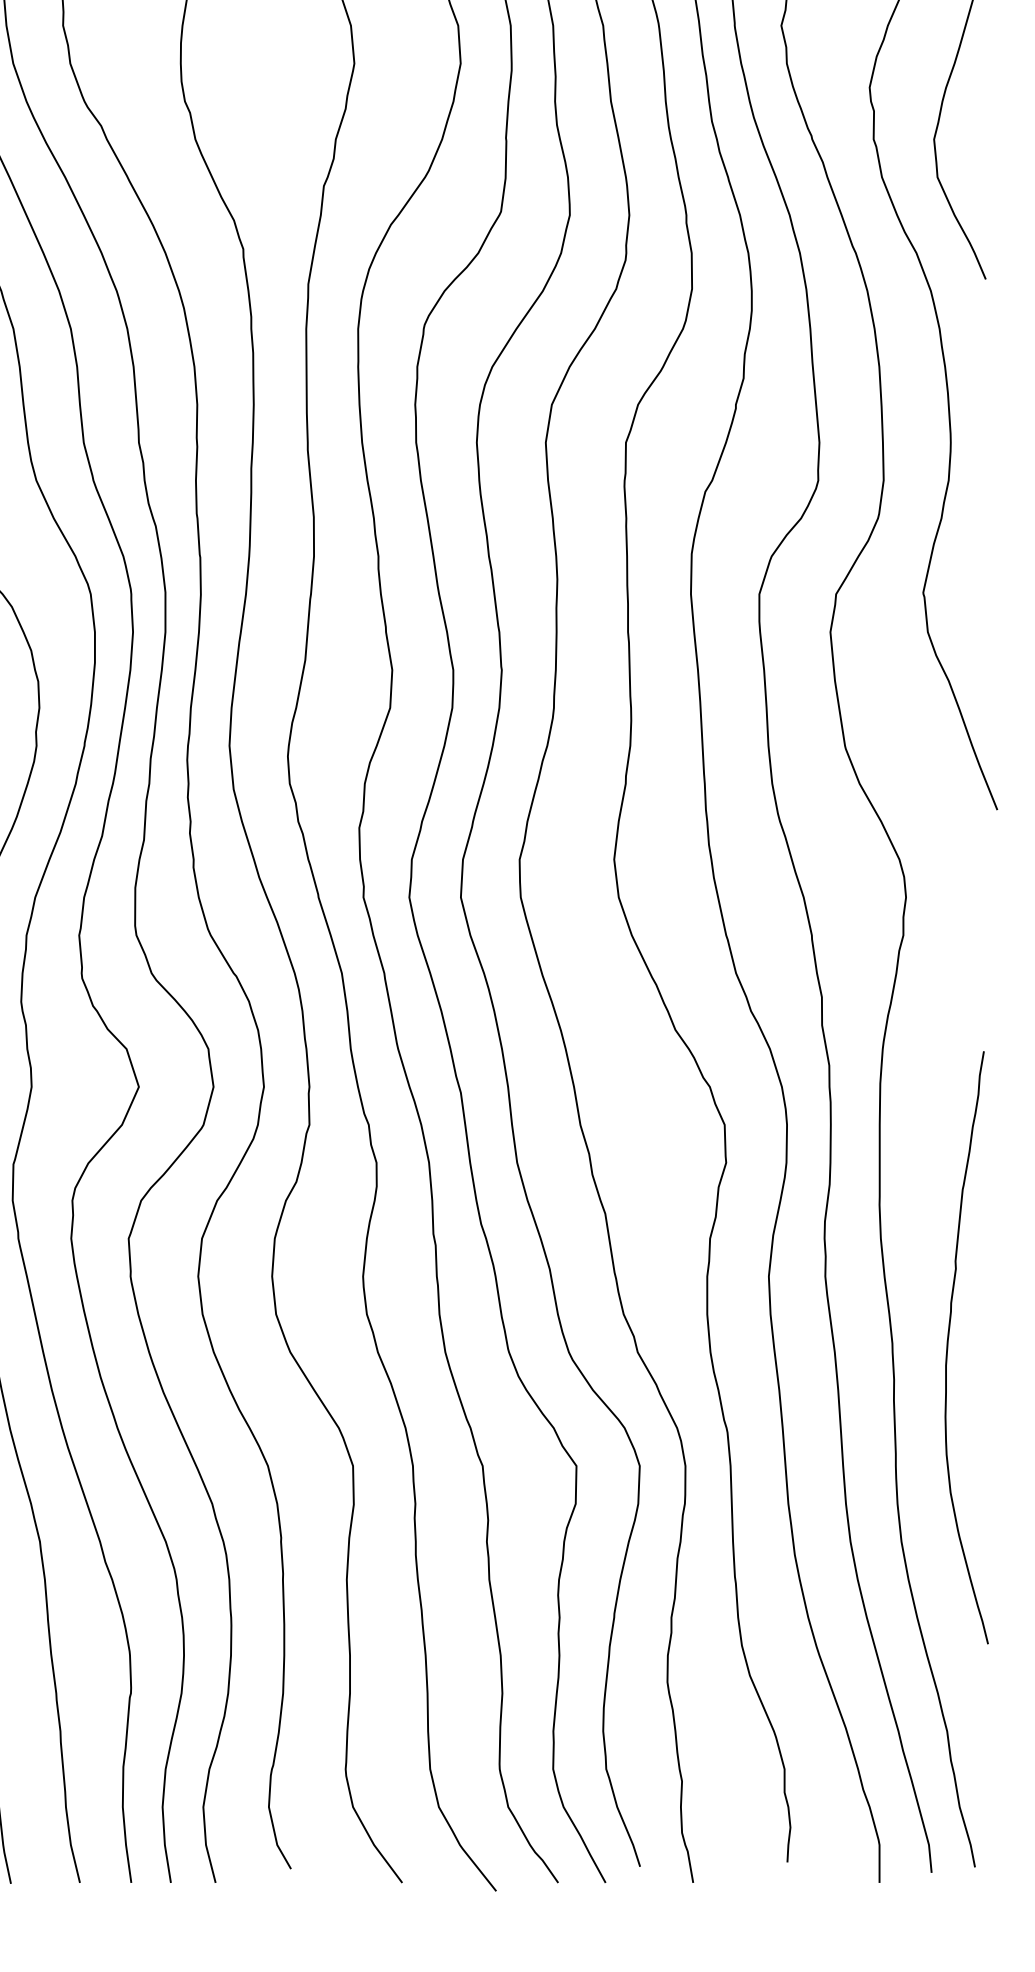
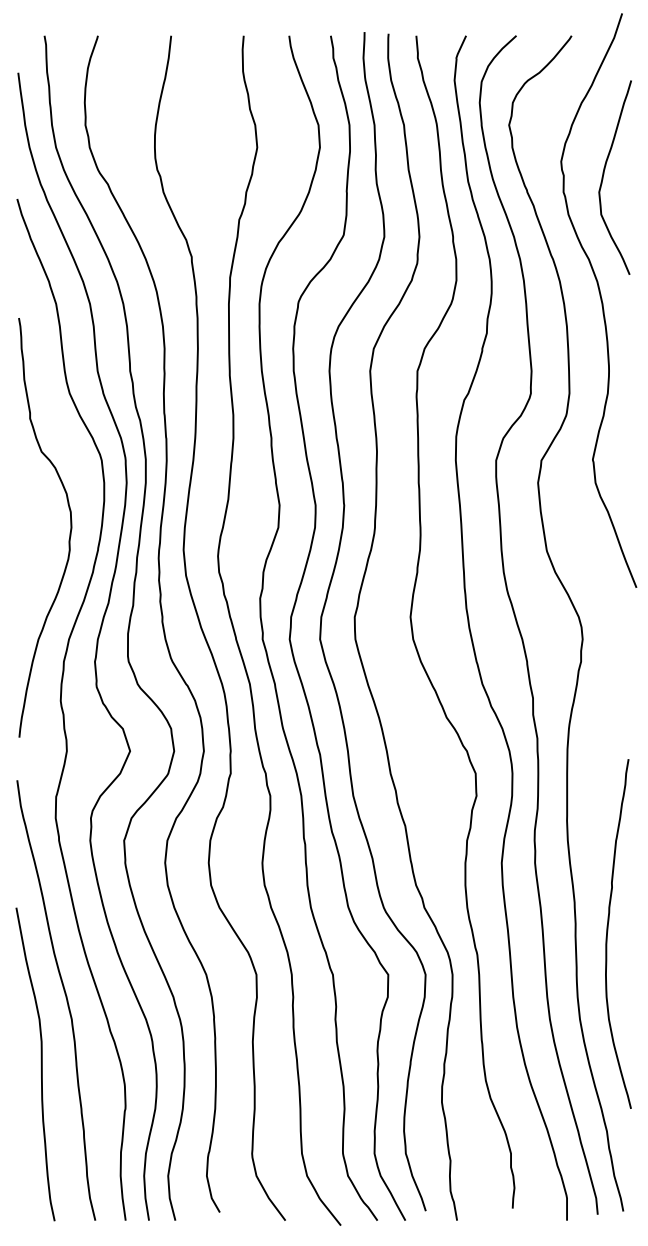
curve: (949, 1343) -> (608, 931), moved

